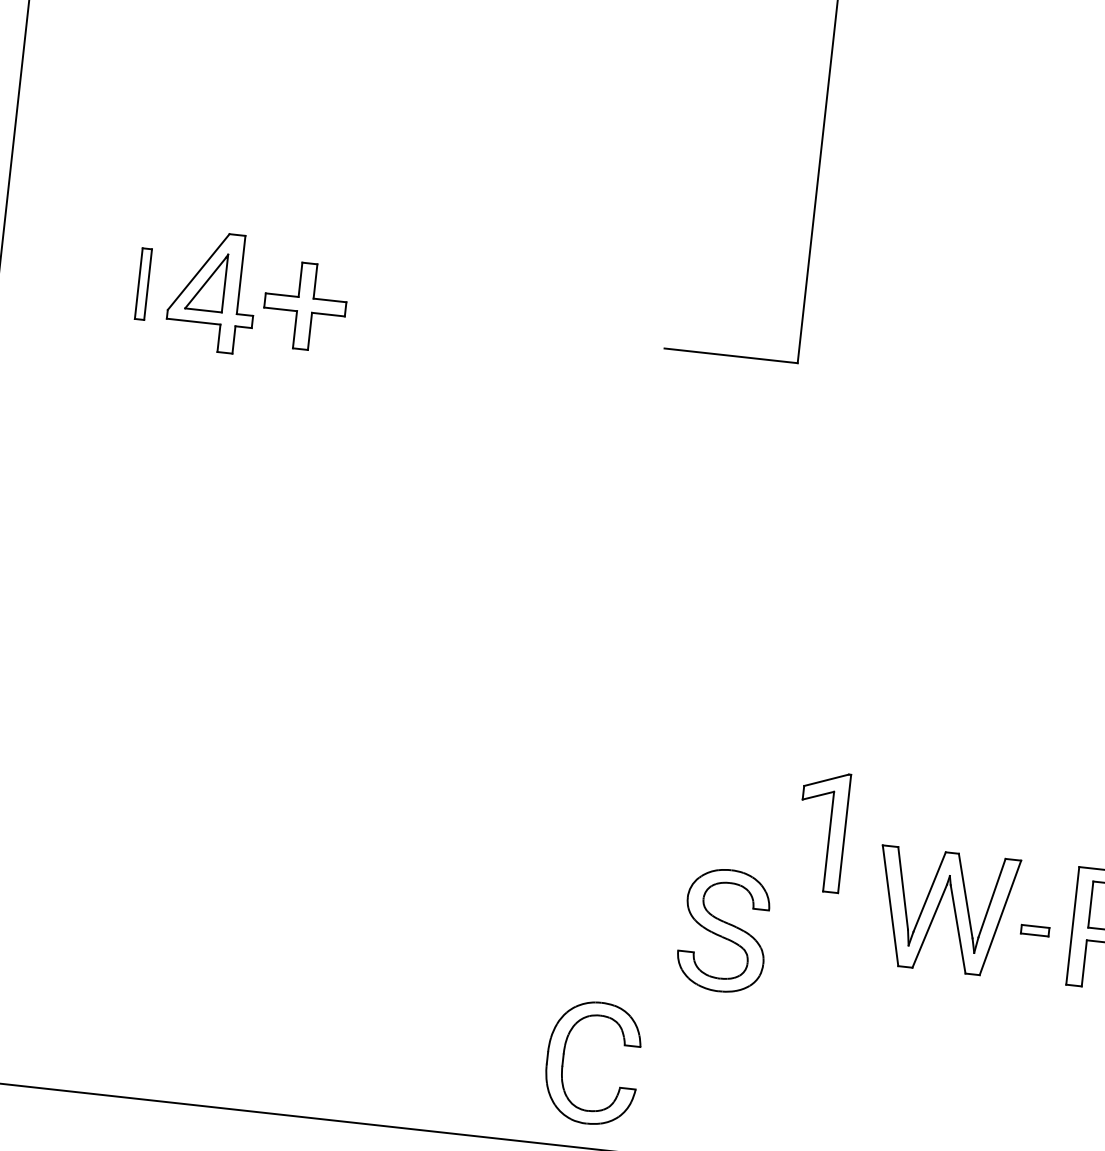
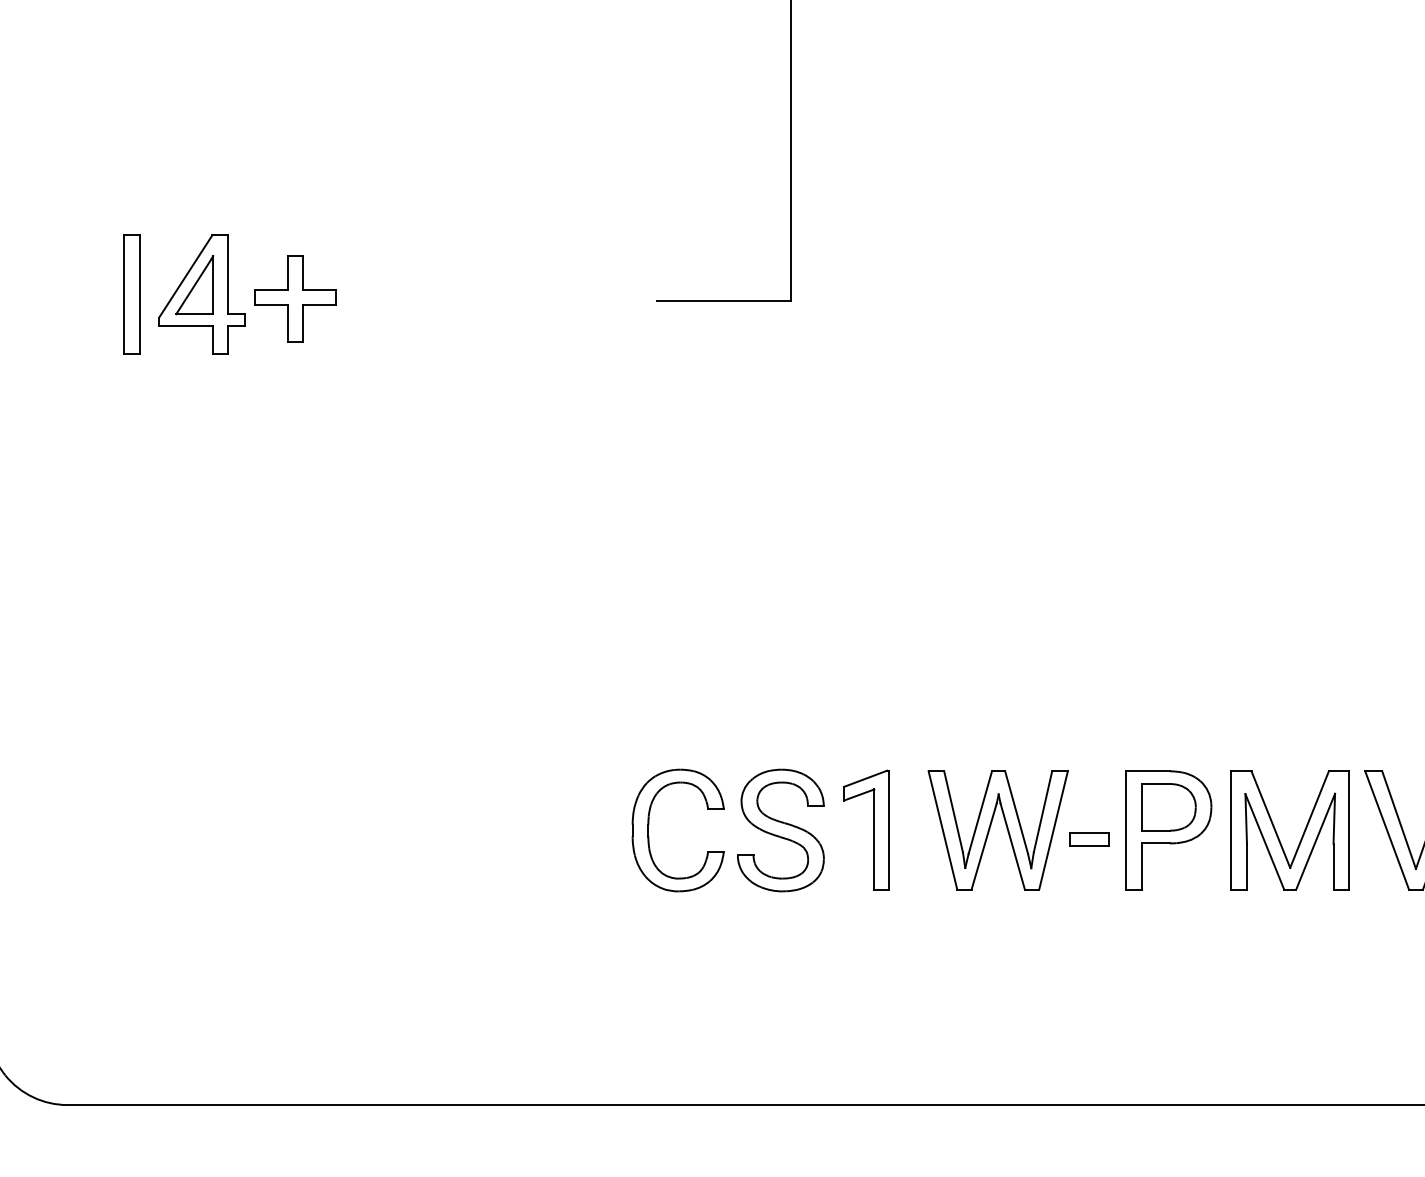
part: (142, 283) -> (131, 294), size x1.67
part: (828, 831) -> (873, 829), moved
part: (723, 930) -> (780, 830), moved
part: (1035, 930) -> (1089, 839), size x1.43
part: (564, 1053) -> (649, 824), moved

